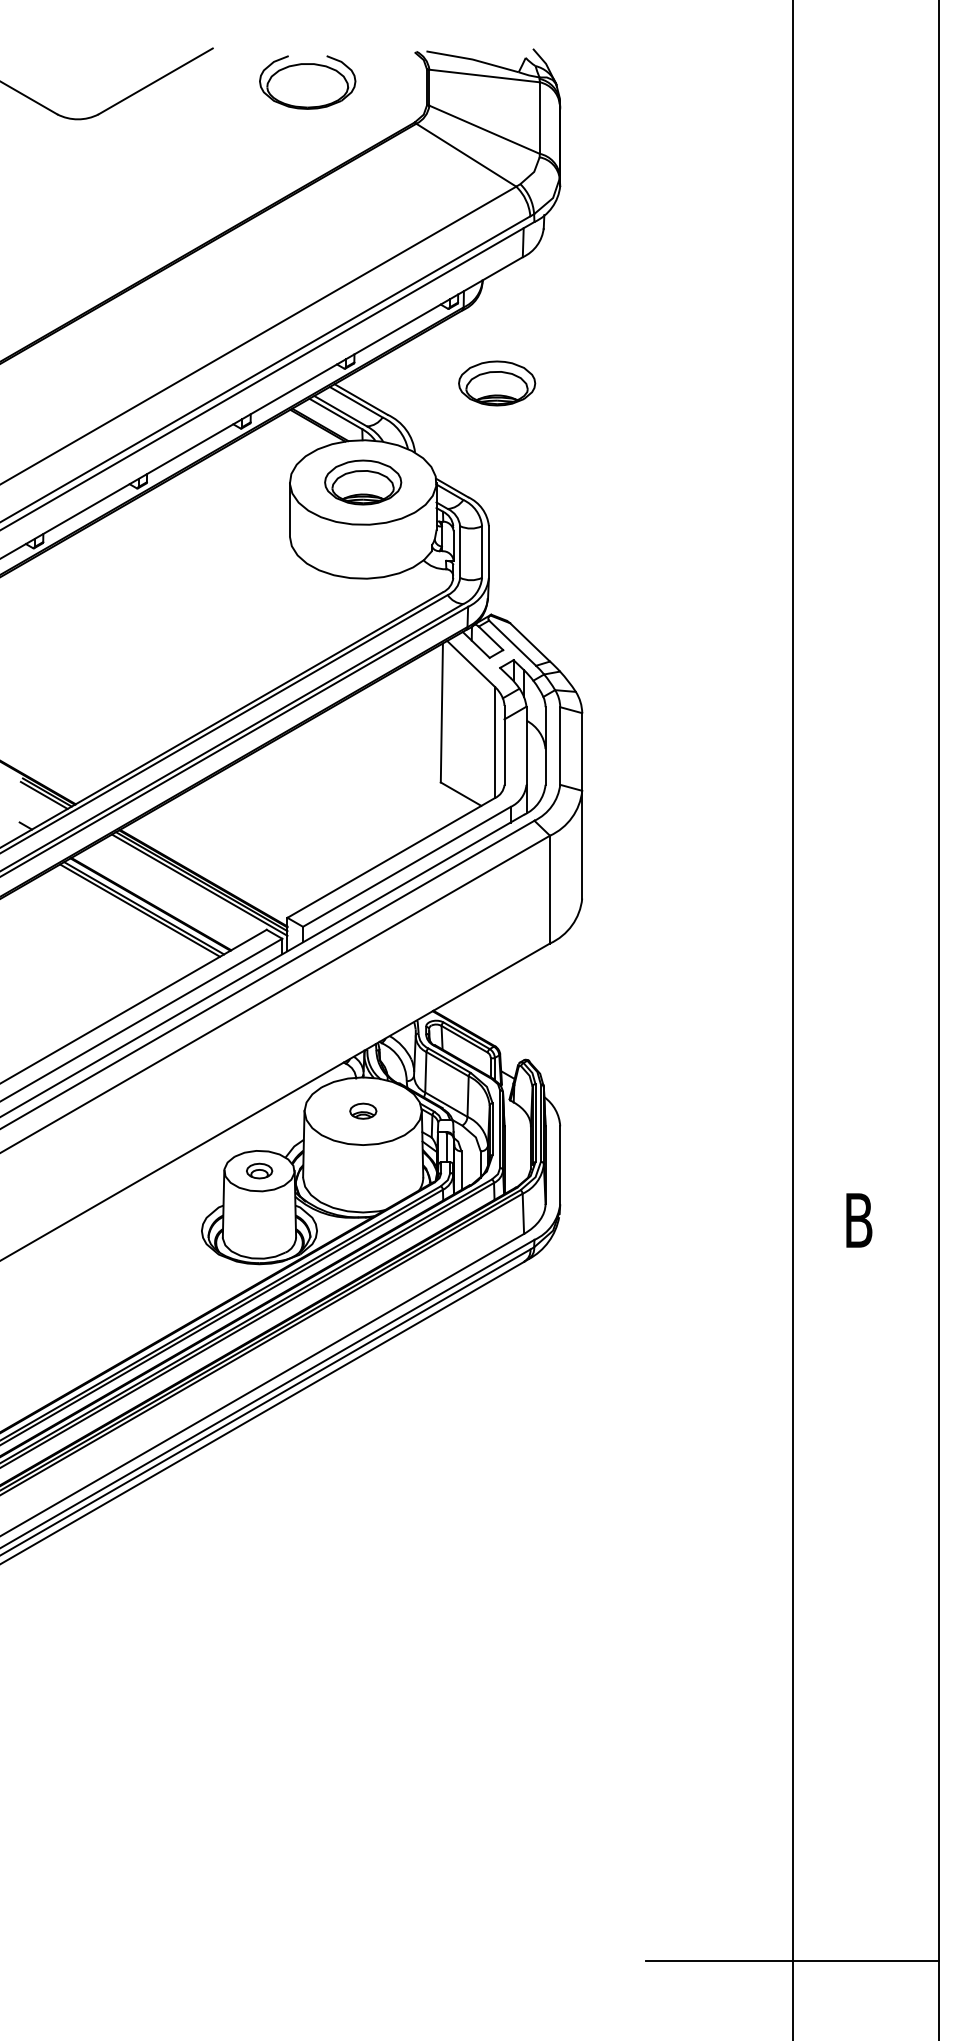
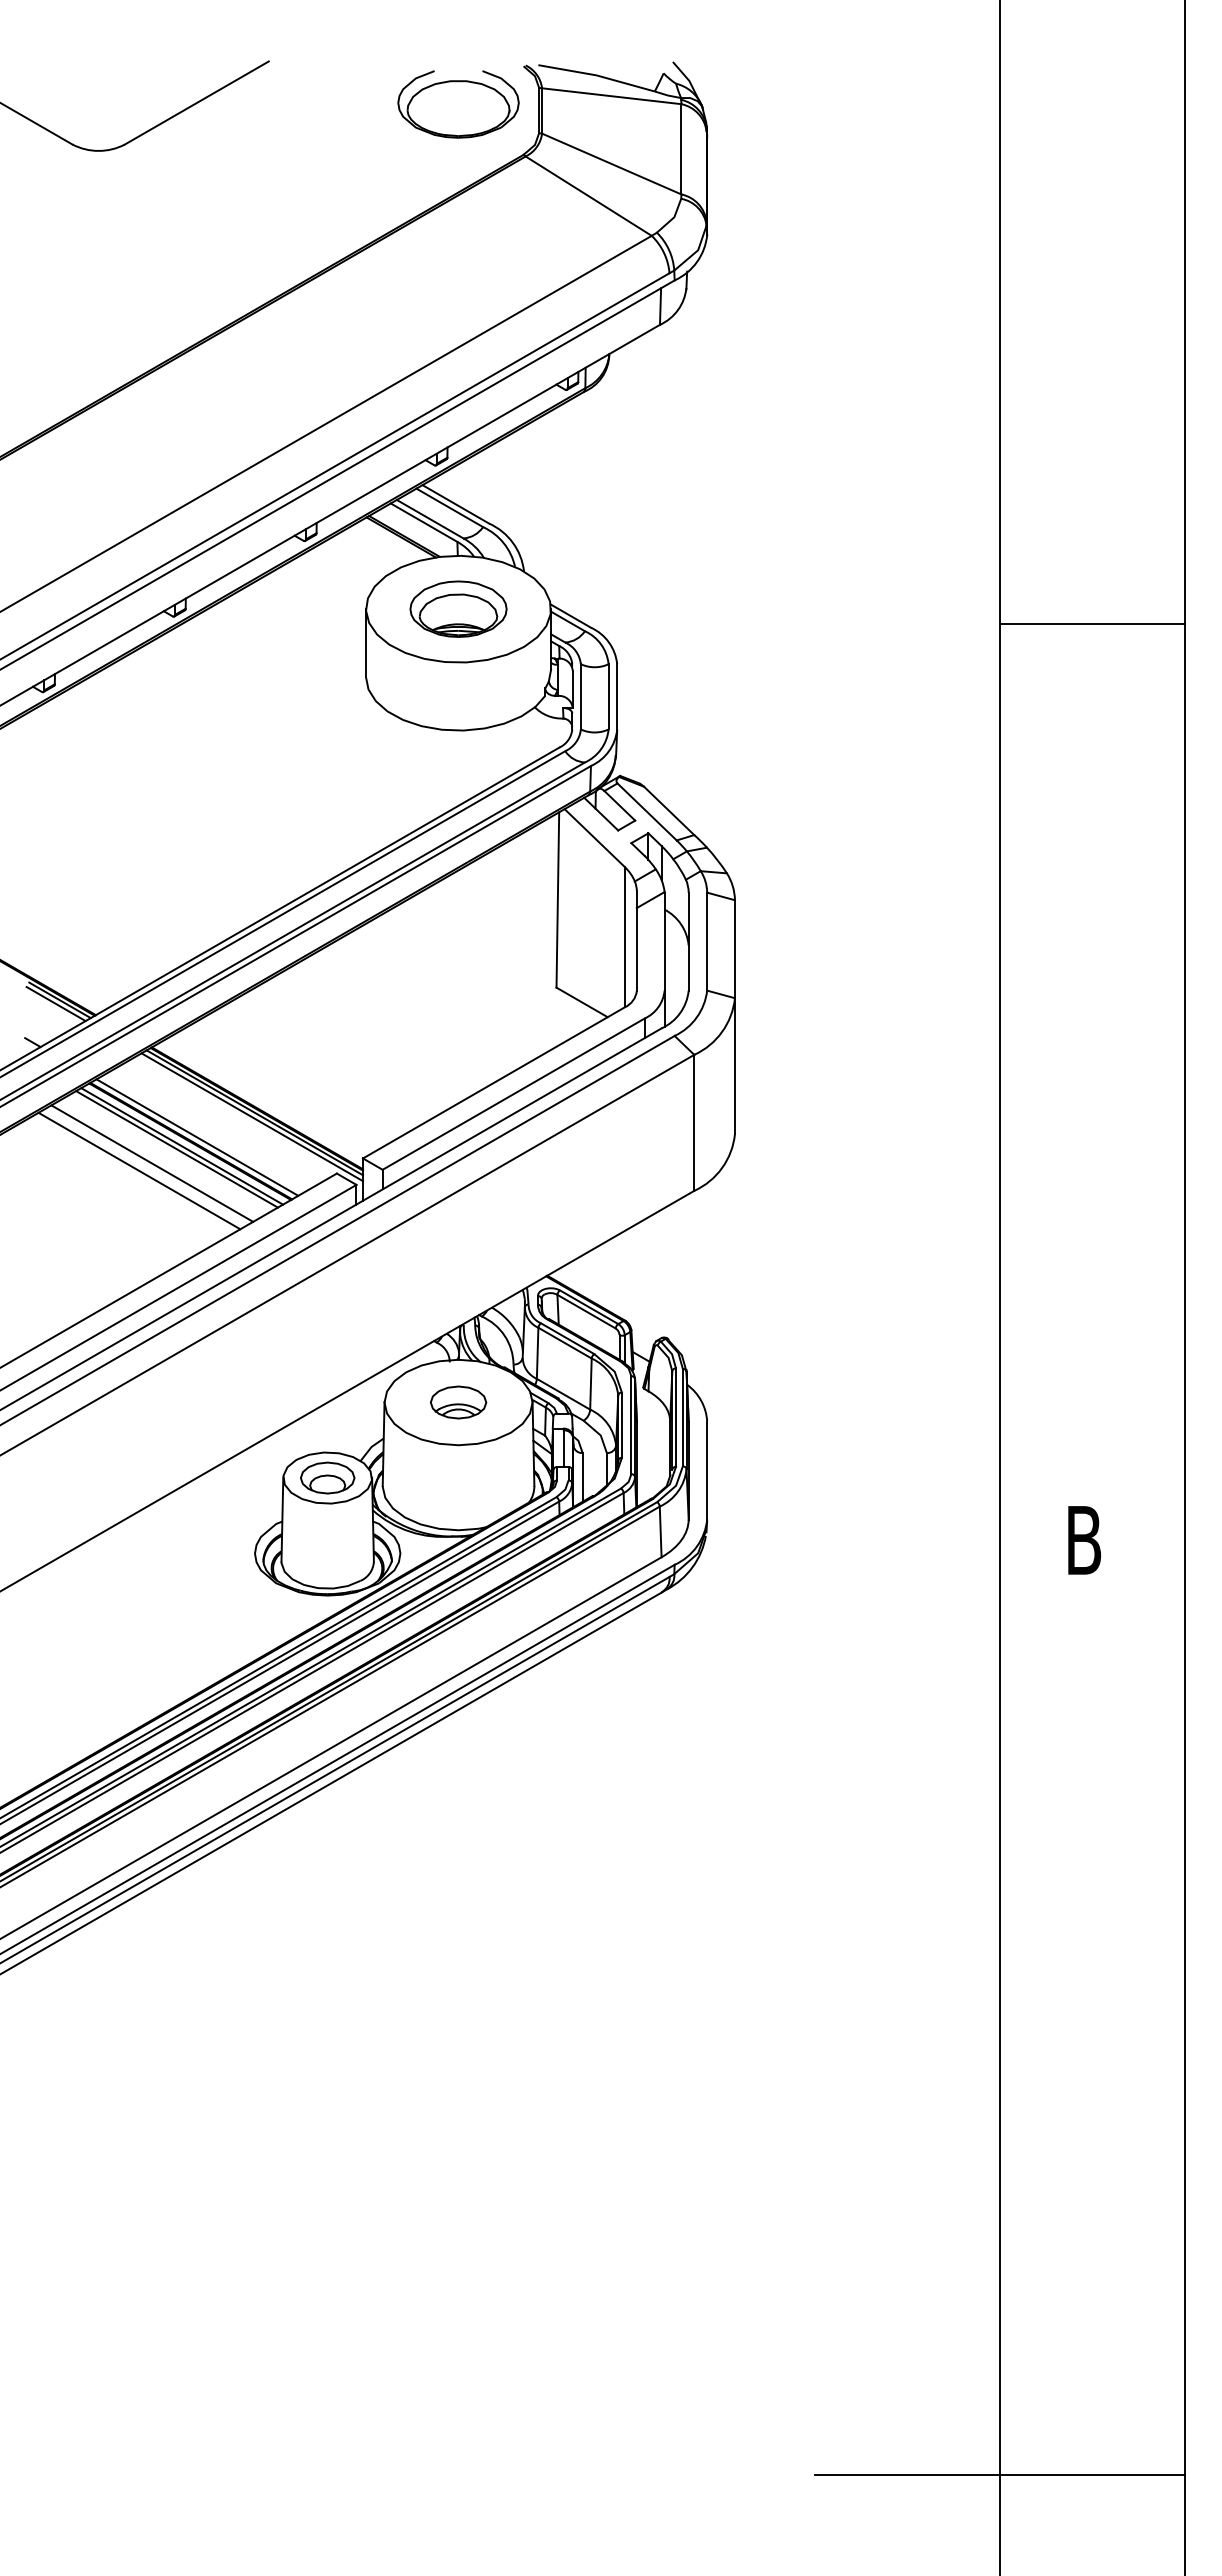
part: (307, 82) -> (458, 104), moved
part: (497, 382) -> (627, 483), removed
line: (865, 494) -> (1092, 624), added
line: (156, 901) -> (197, 1137), added
line: (120, 921) -> (152, 1163), added
line: (110, 927) -> (139, 1170), added
part: (363, 1111) -> (458, 1402), size x1.67
part: (259, 1170) -> (327, 1477), size x1.67

